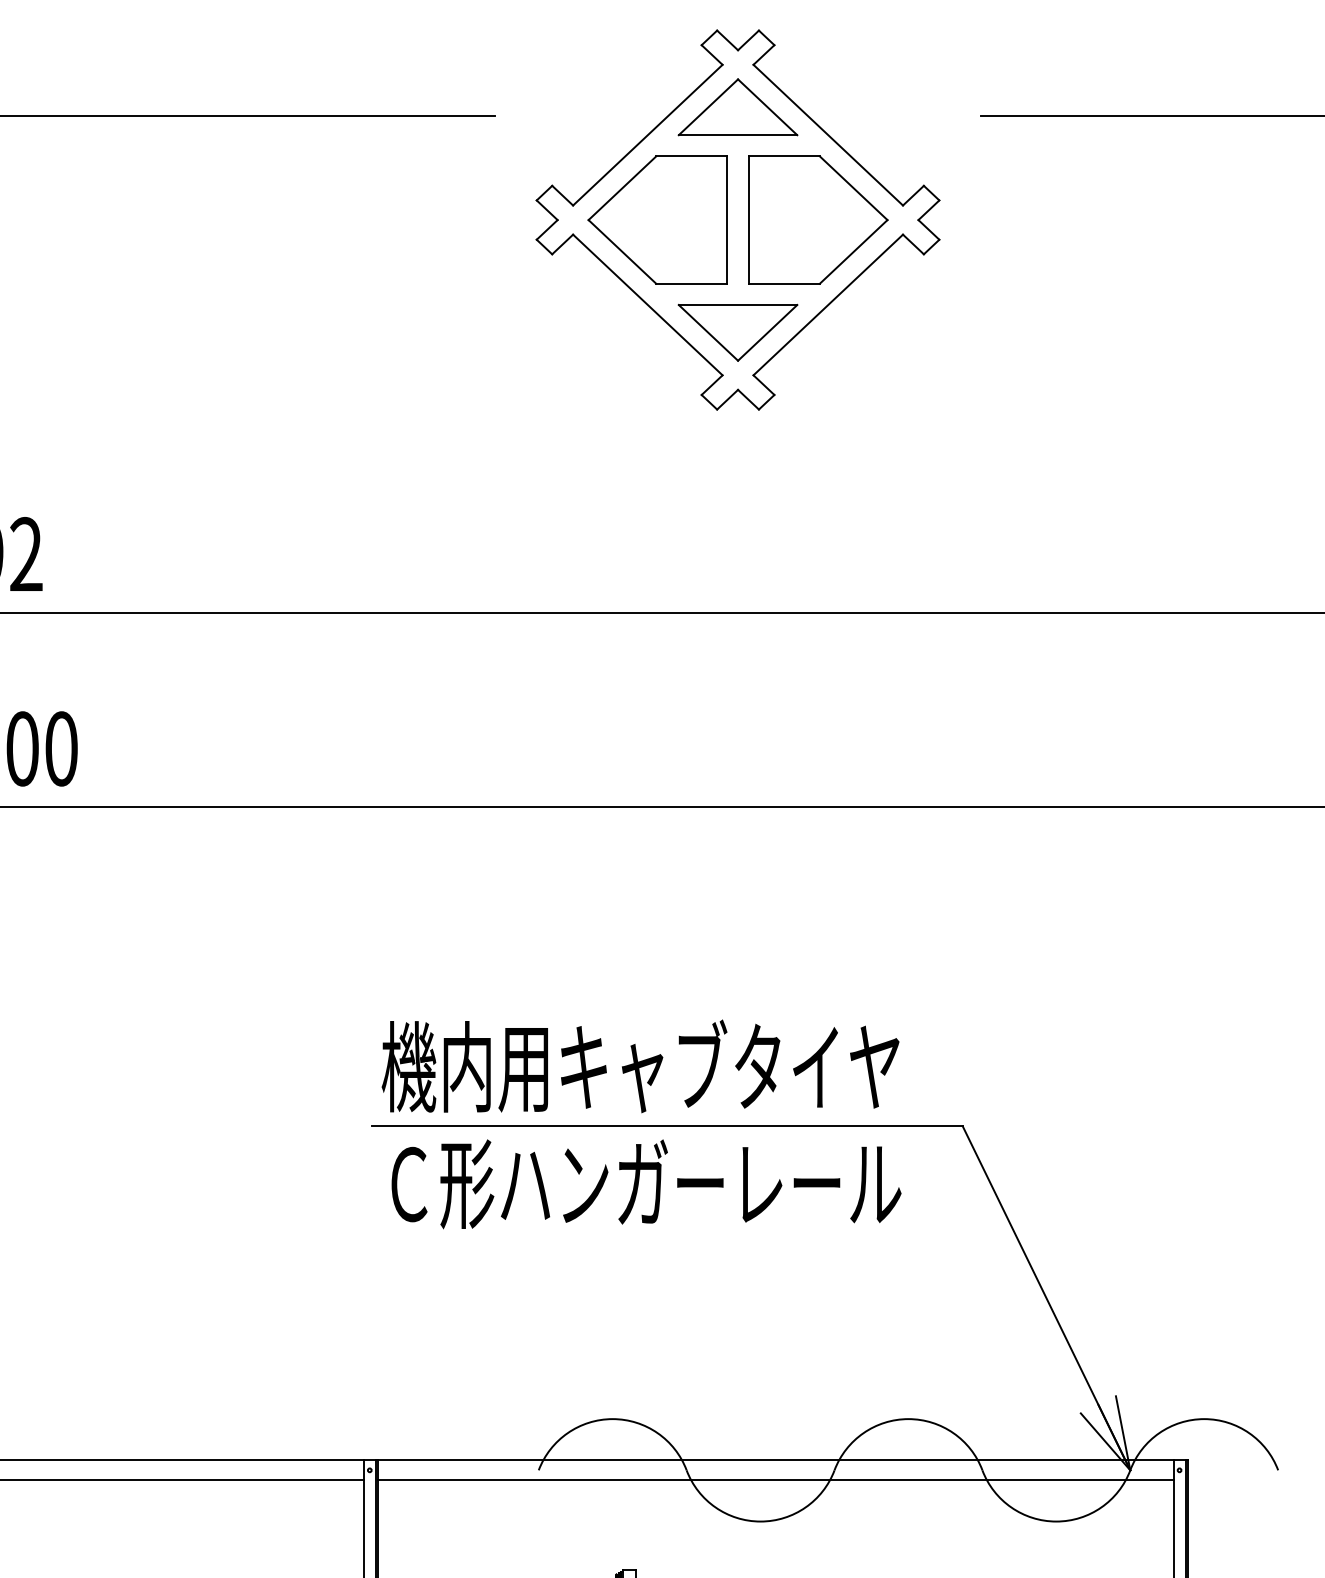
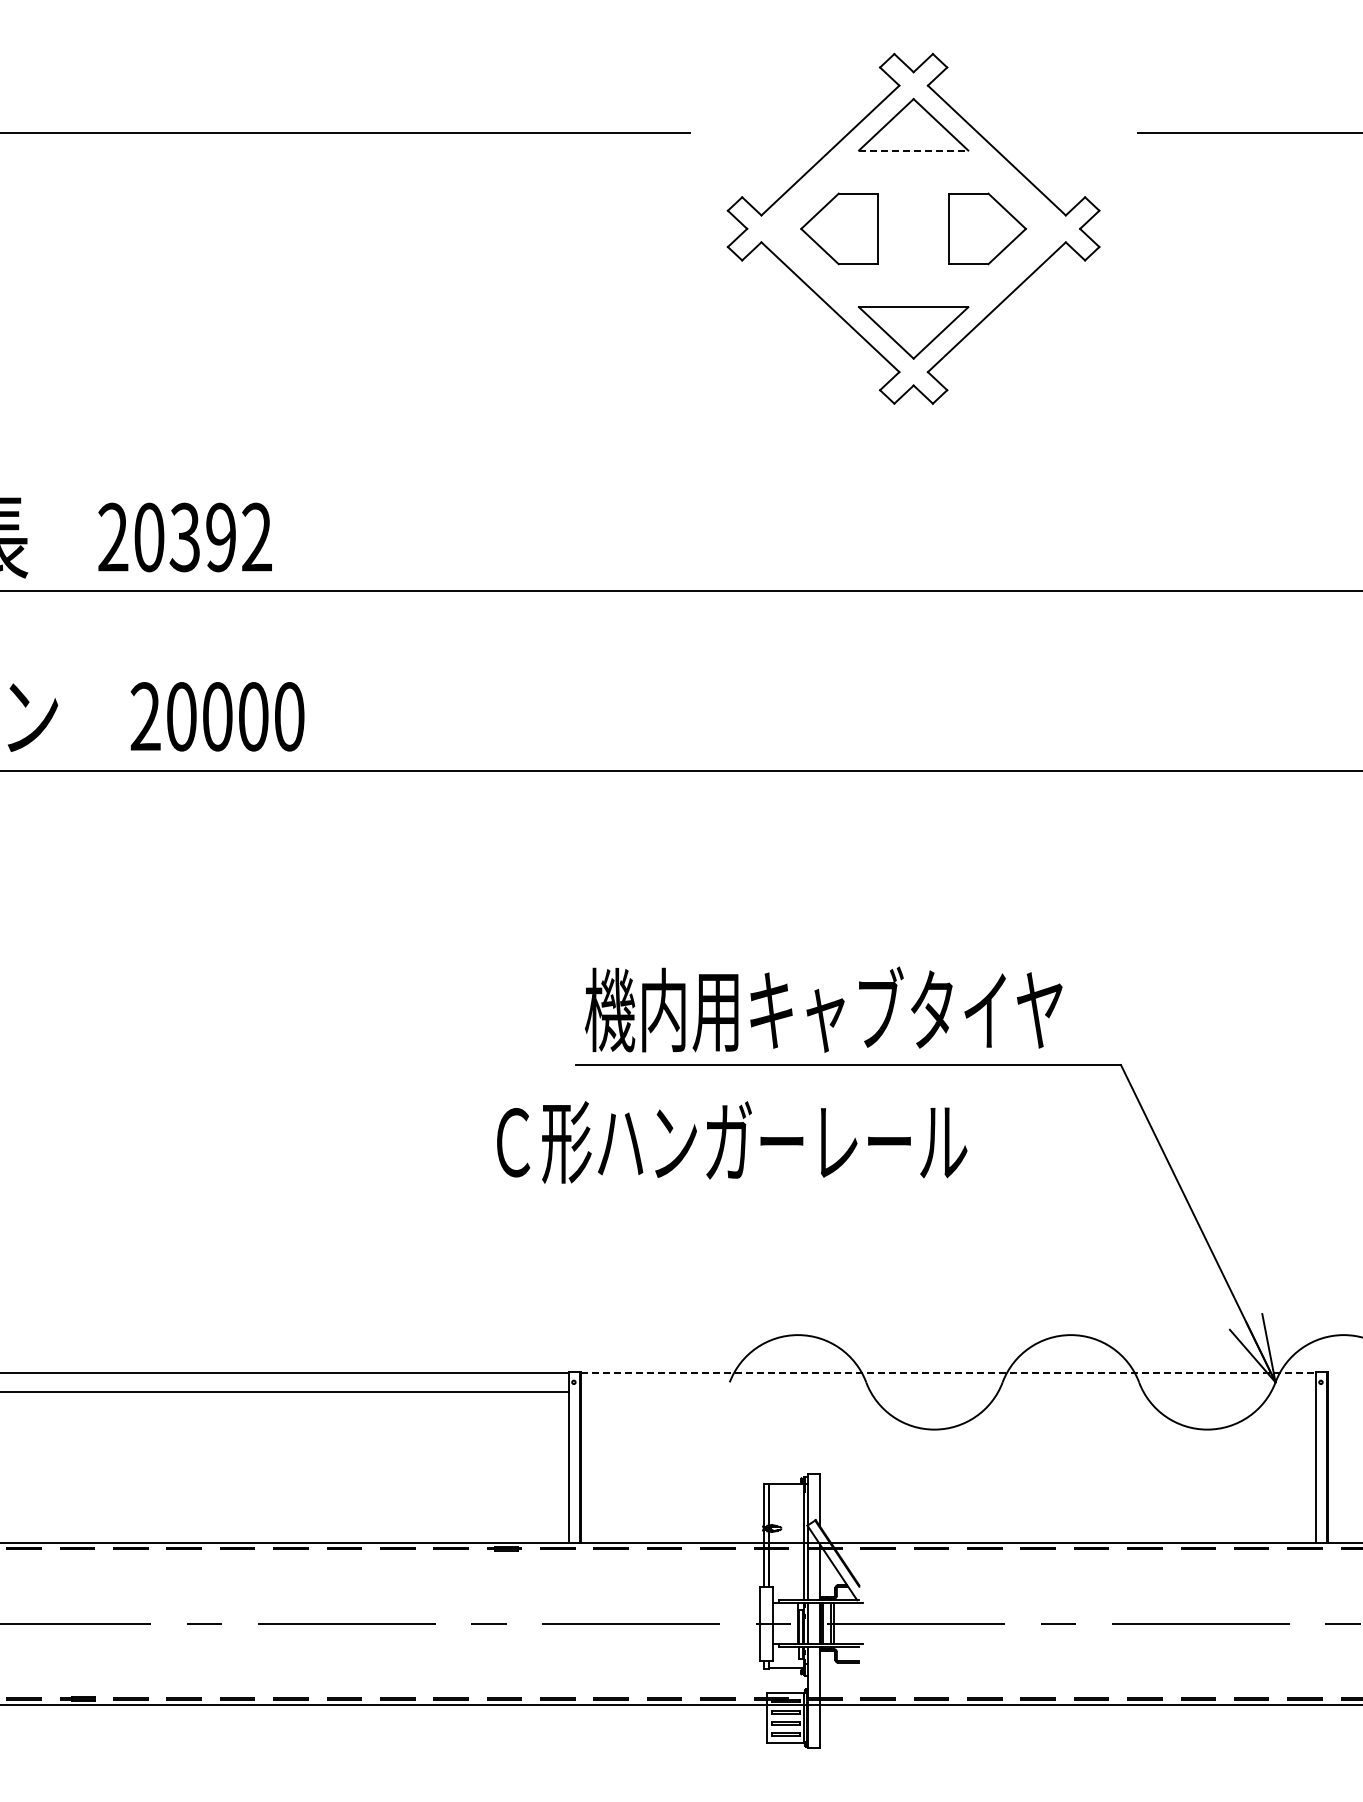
line: (737, 135) -> (913, 150), solid -> dashed
part: (657, 219) -> (839, 228), size x0.6
part: (818, 219) -> (987, 228), size x0.6
text: (646, 1184) -> (732, 1142), moved
line: (776, 1460) -> (949, 1373), solid -> dashed
line: (775, 1480) -> (948, 1391), removed

